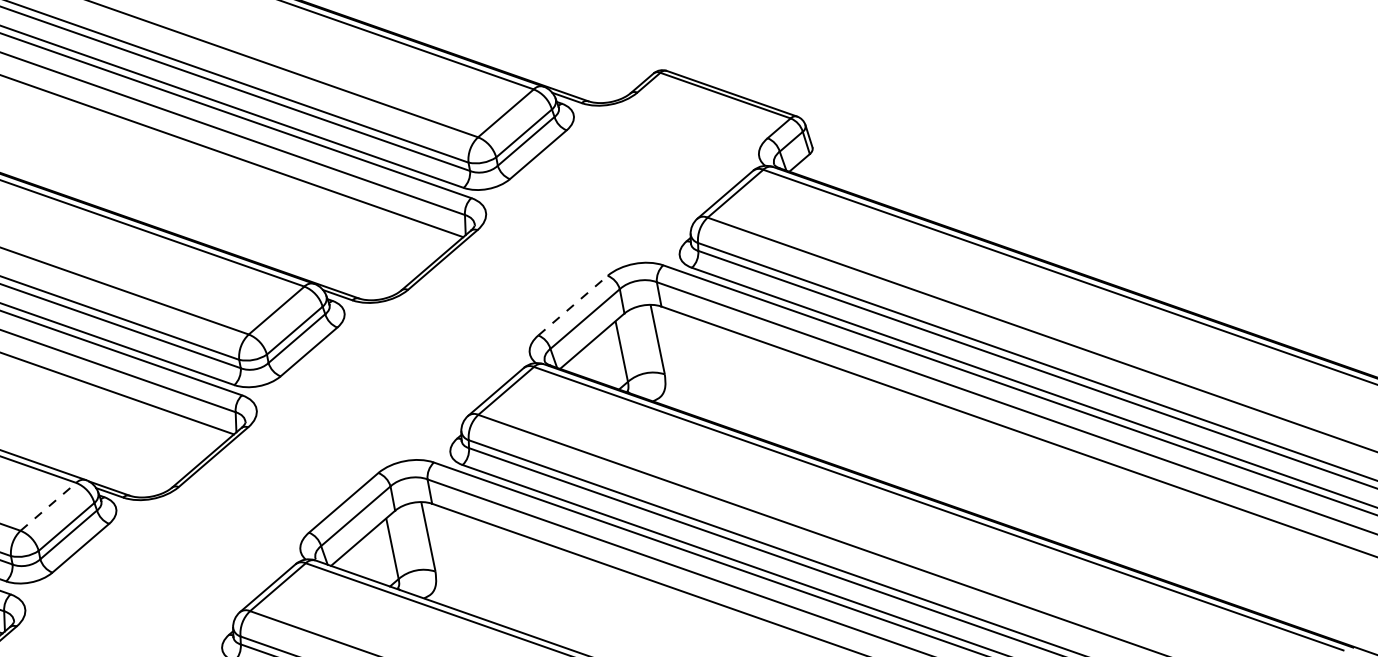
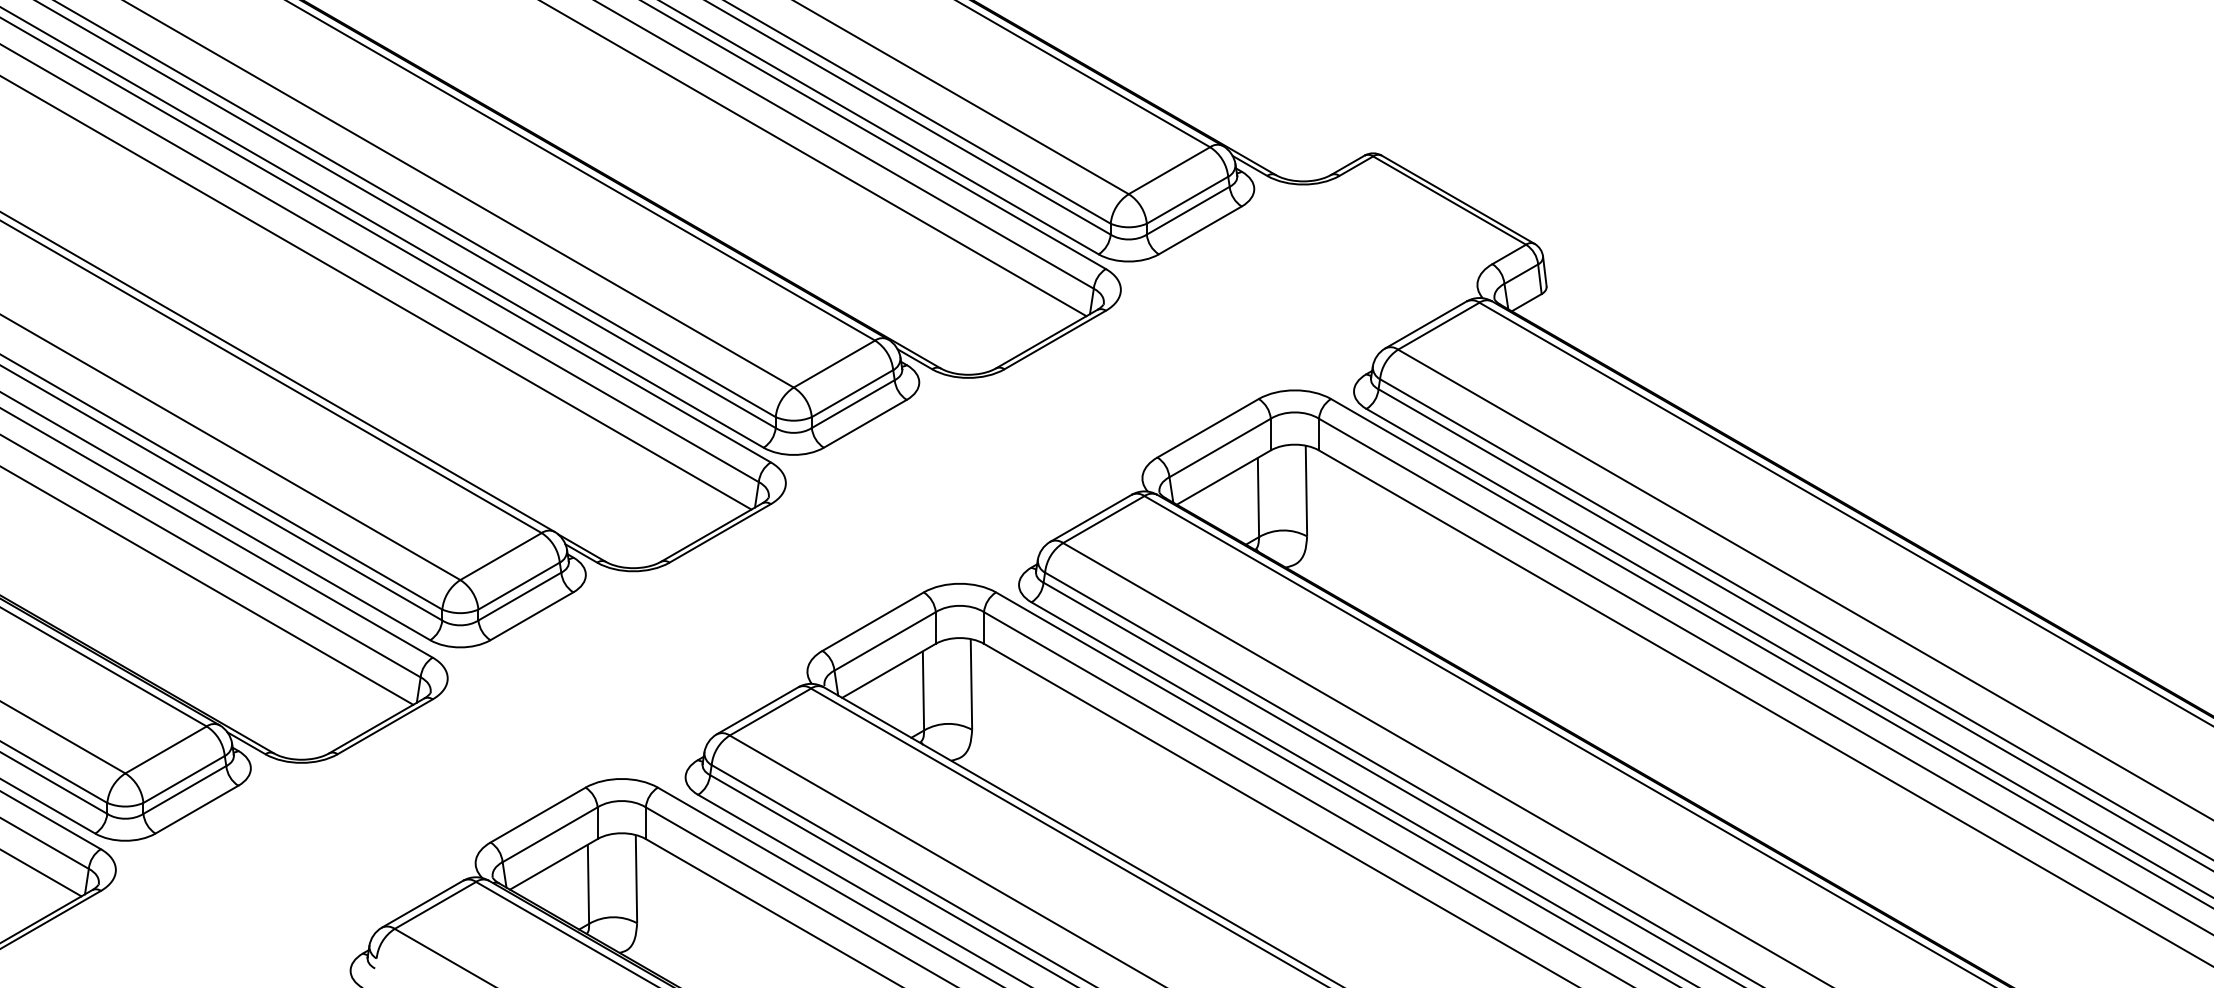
line: (573, 305) -> (1208, 428), dashed -> solid
line: (48, 506) -> (501, 556), dashed -> solid

